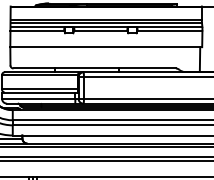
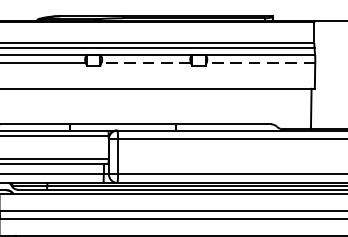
line: (100, 31) -> (145, 62), solid -> dashed
line: (169, 31) -> (260, 62), solid -> dashed

